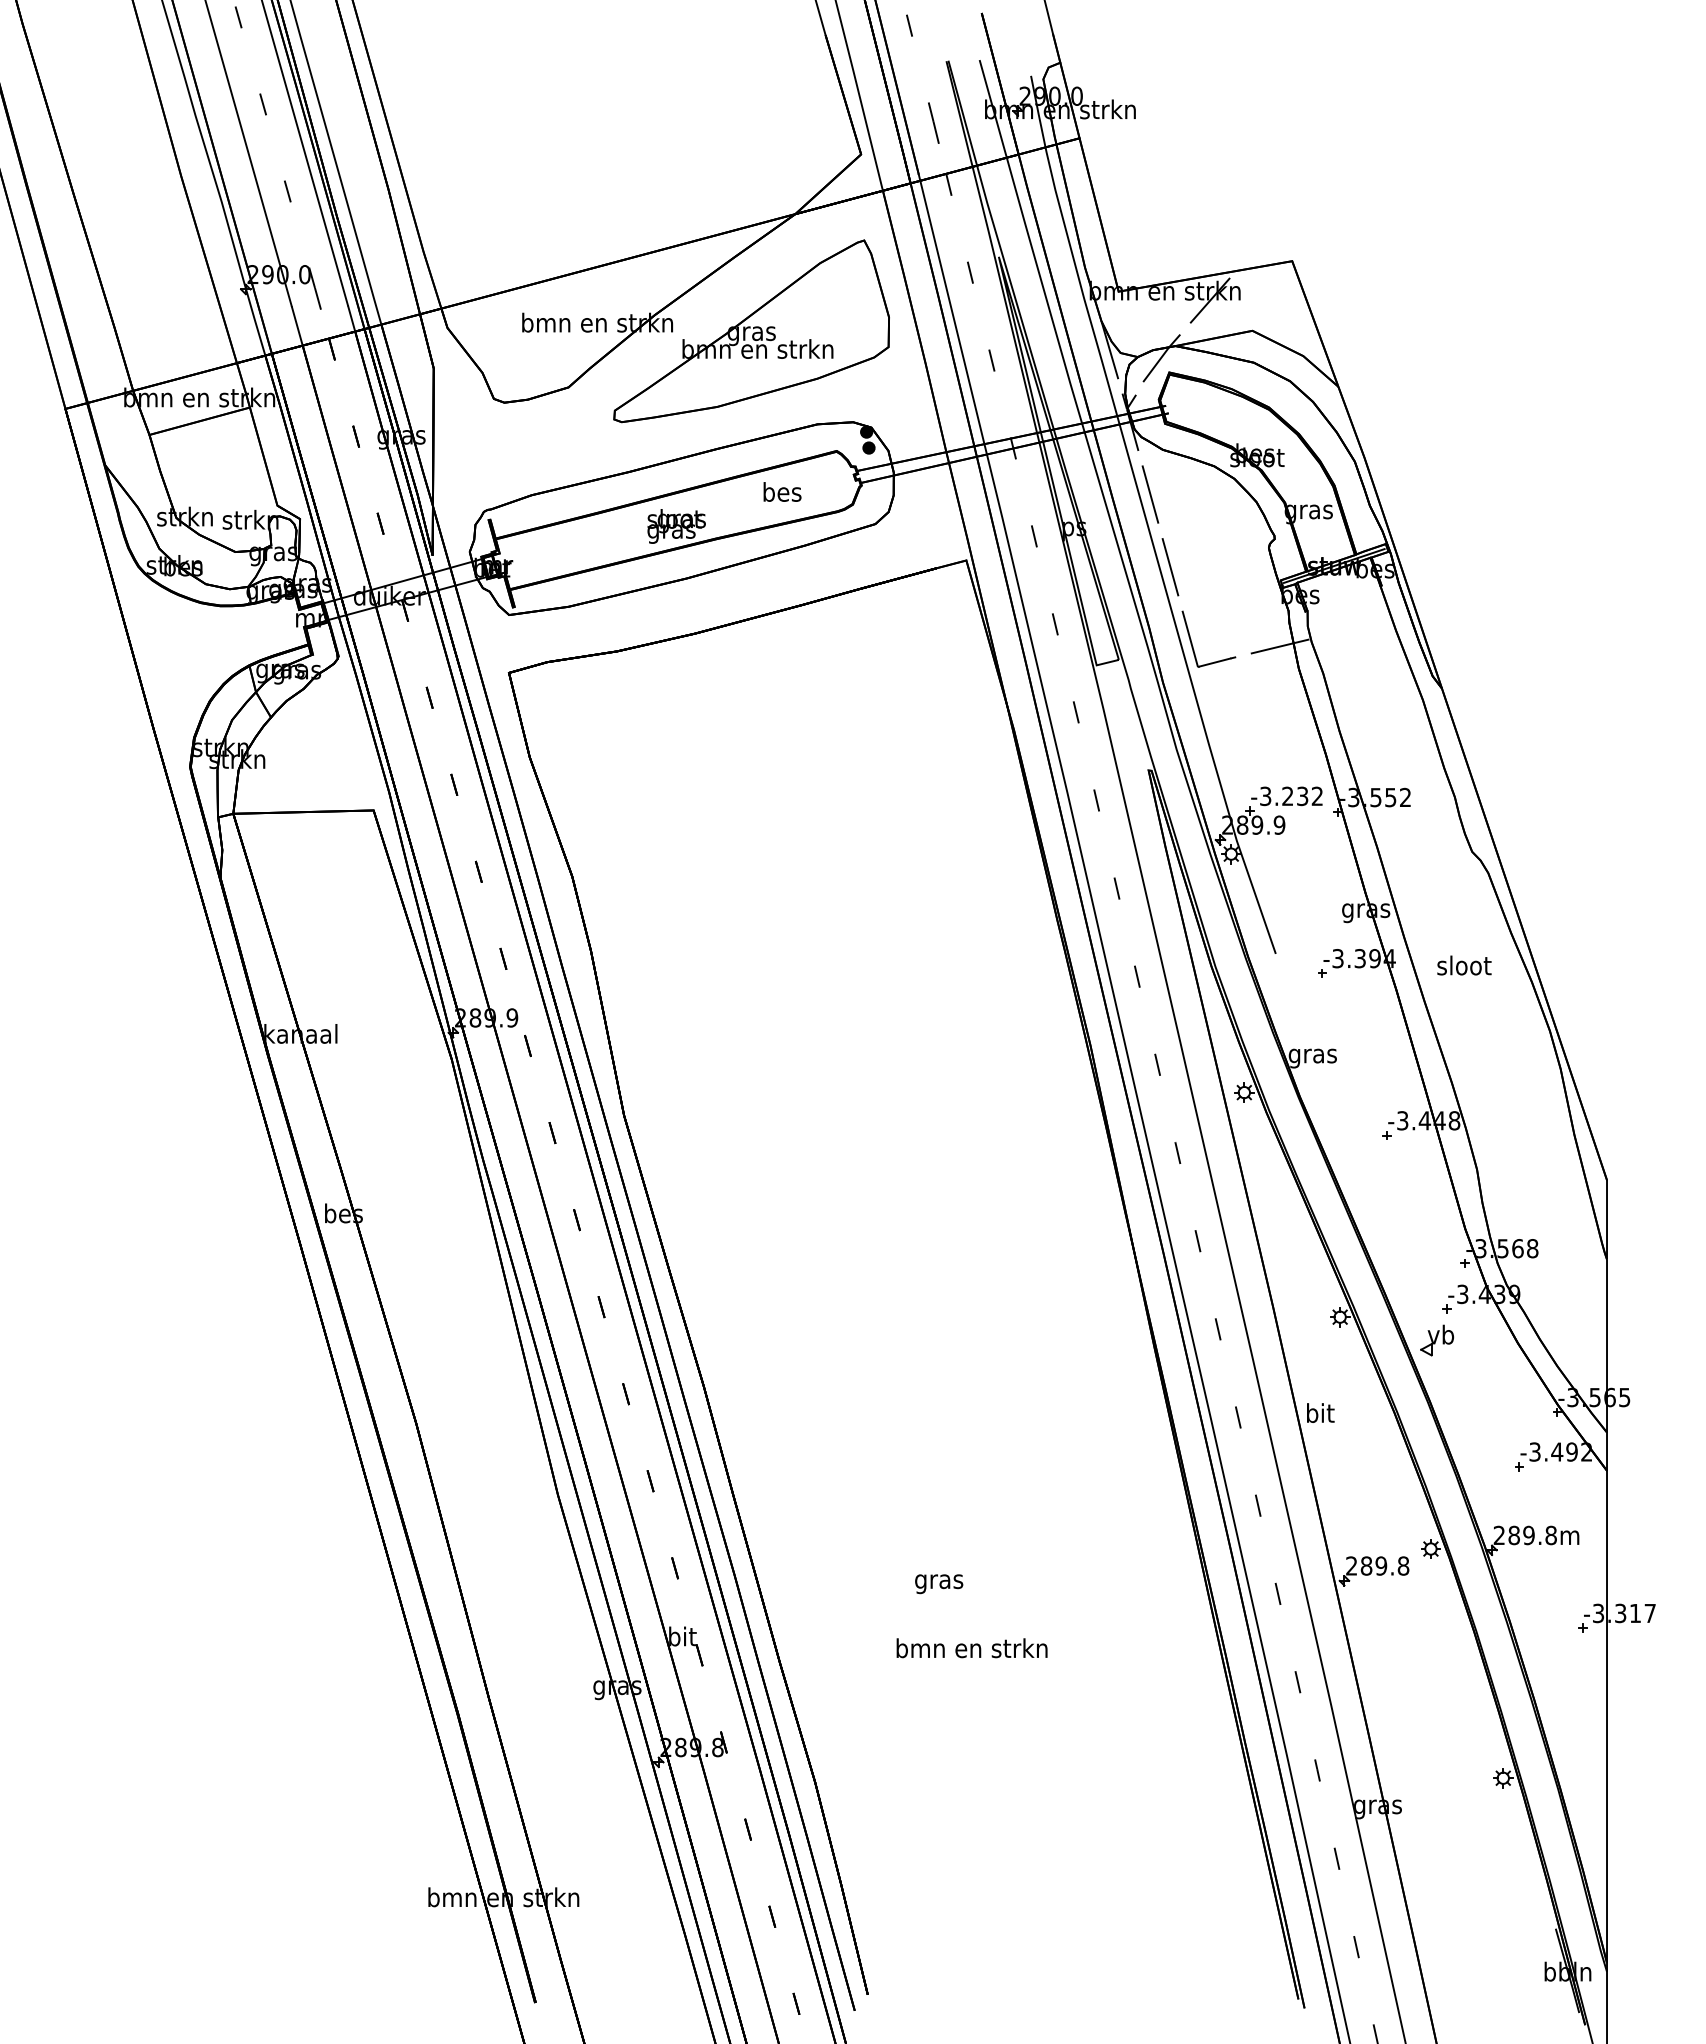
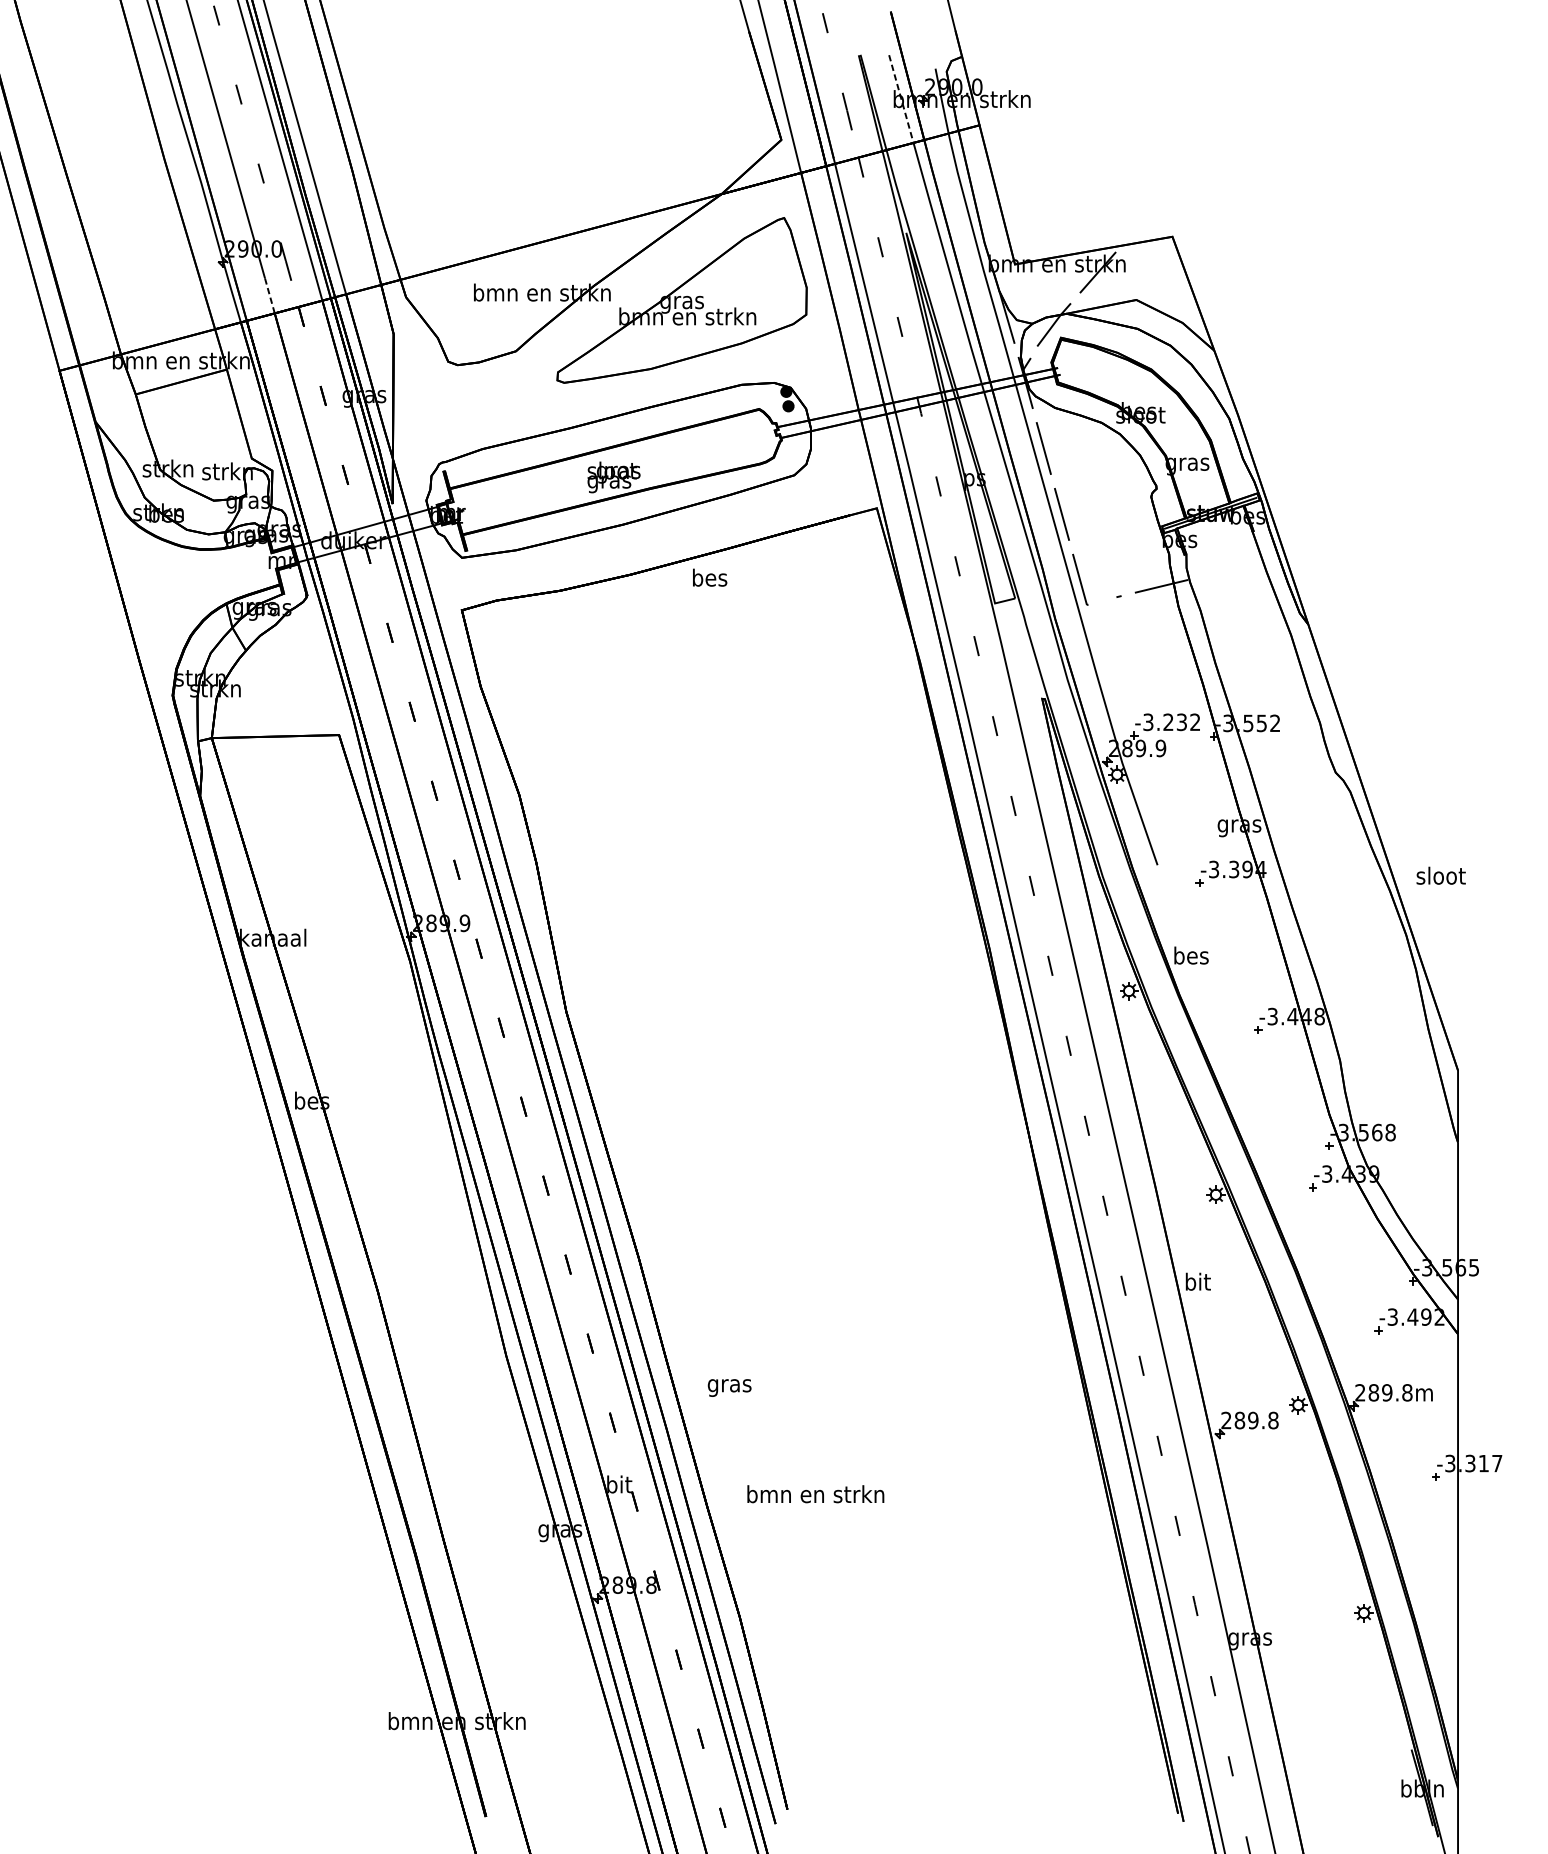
line: (993, 109) -> (901, 99), solid -> dashed
line: (297, 326) -> (270, 296), solid -> dashed
text: (782, 491) -> (710, 577), moved
line: (1214, 662) -> (1101, 600), removed
text: (1464, 965) -> (1441, 875), moved
text: (1312, 1055) -> (1190, 957), gras -> bes
part: (1437, 1340) -> (1304, 1215), removed
text: (939, 1584) -> (730, 1388), moved
text: (971, 1648) -> (815, 1494), moved

